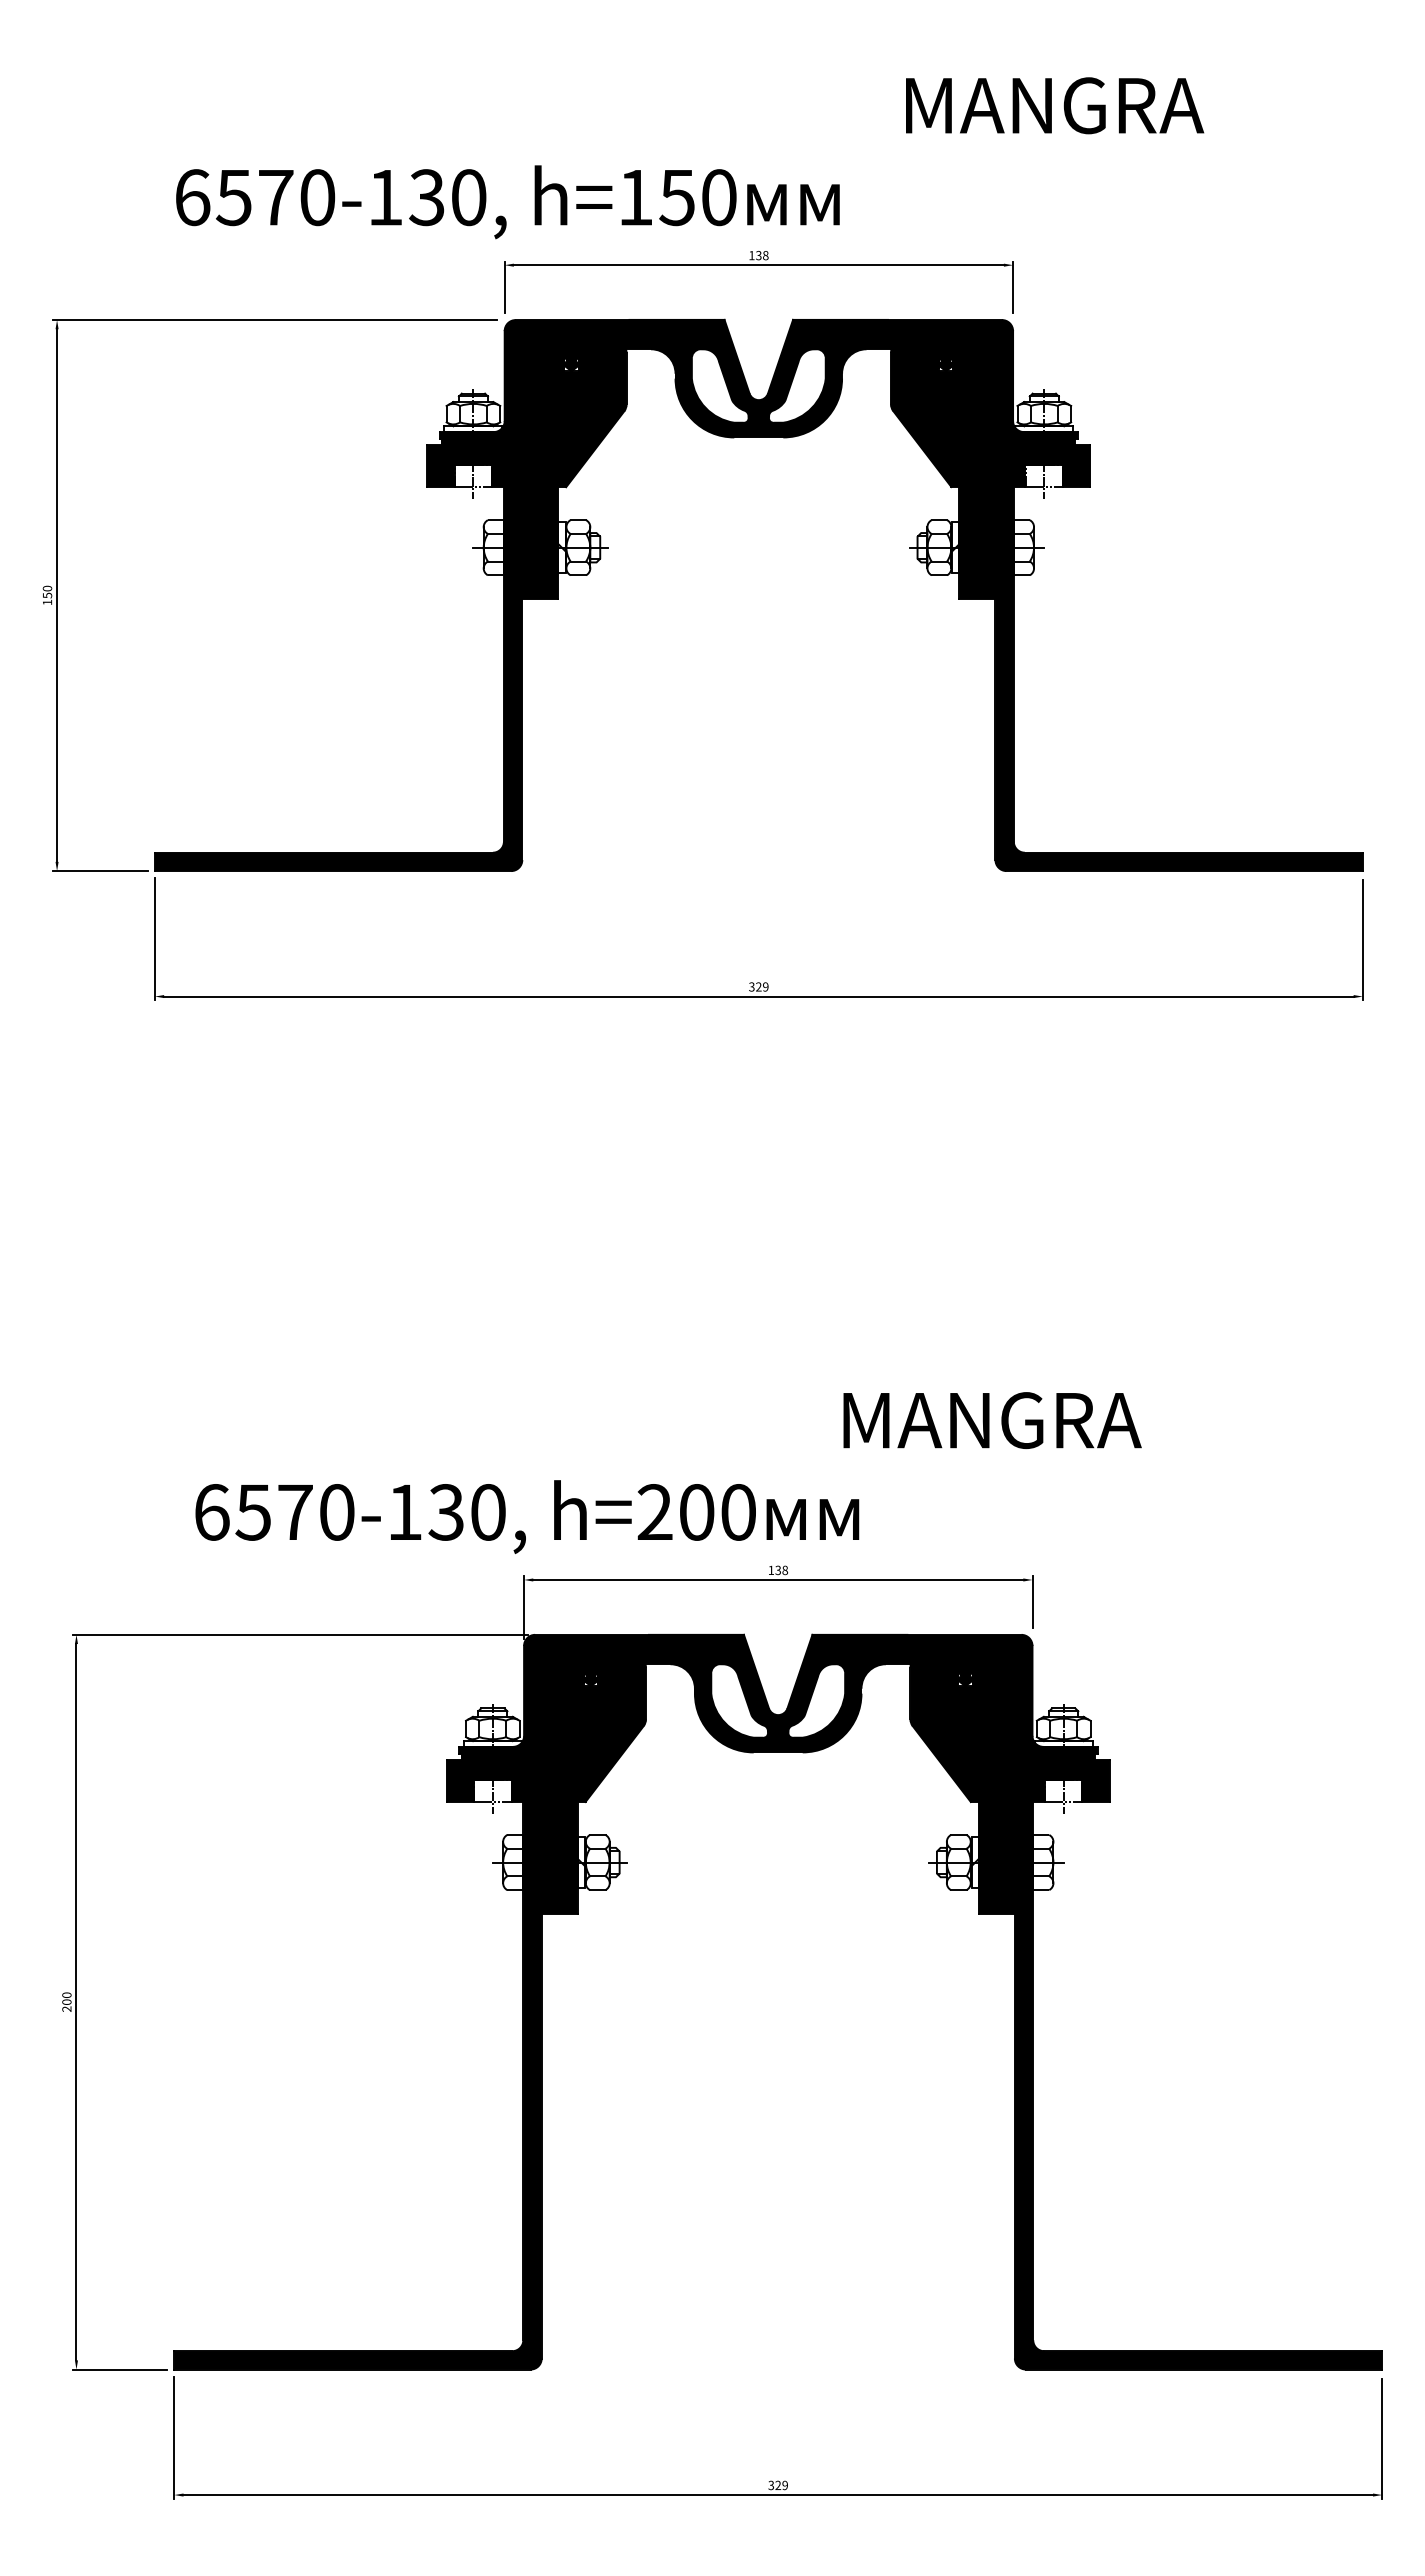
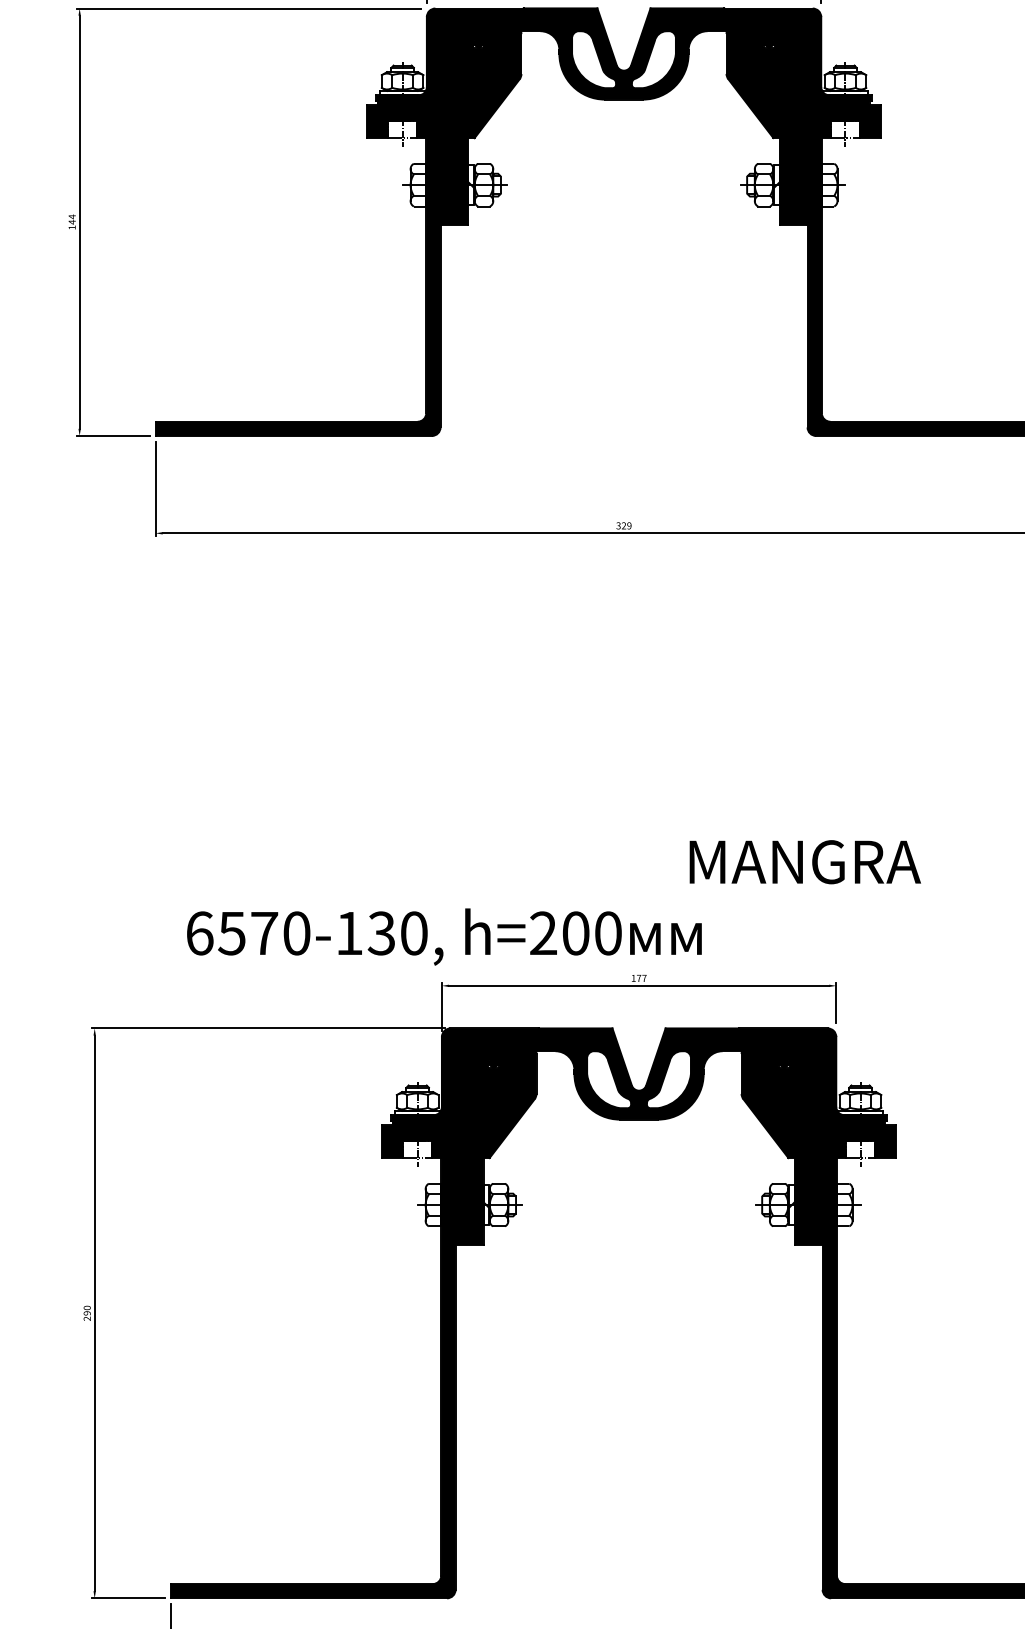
text: (47, 591) -> (72, 219), 150 -> 144
text: (781, 1570) -> (641, 978), 138 -> 177
text: (66, 2002) -> (86, 1313), 200 -> 290

